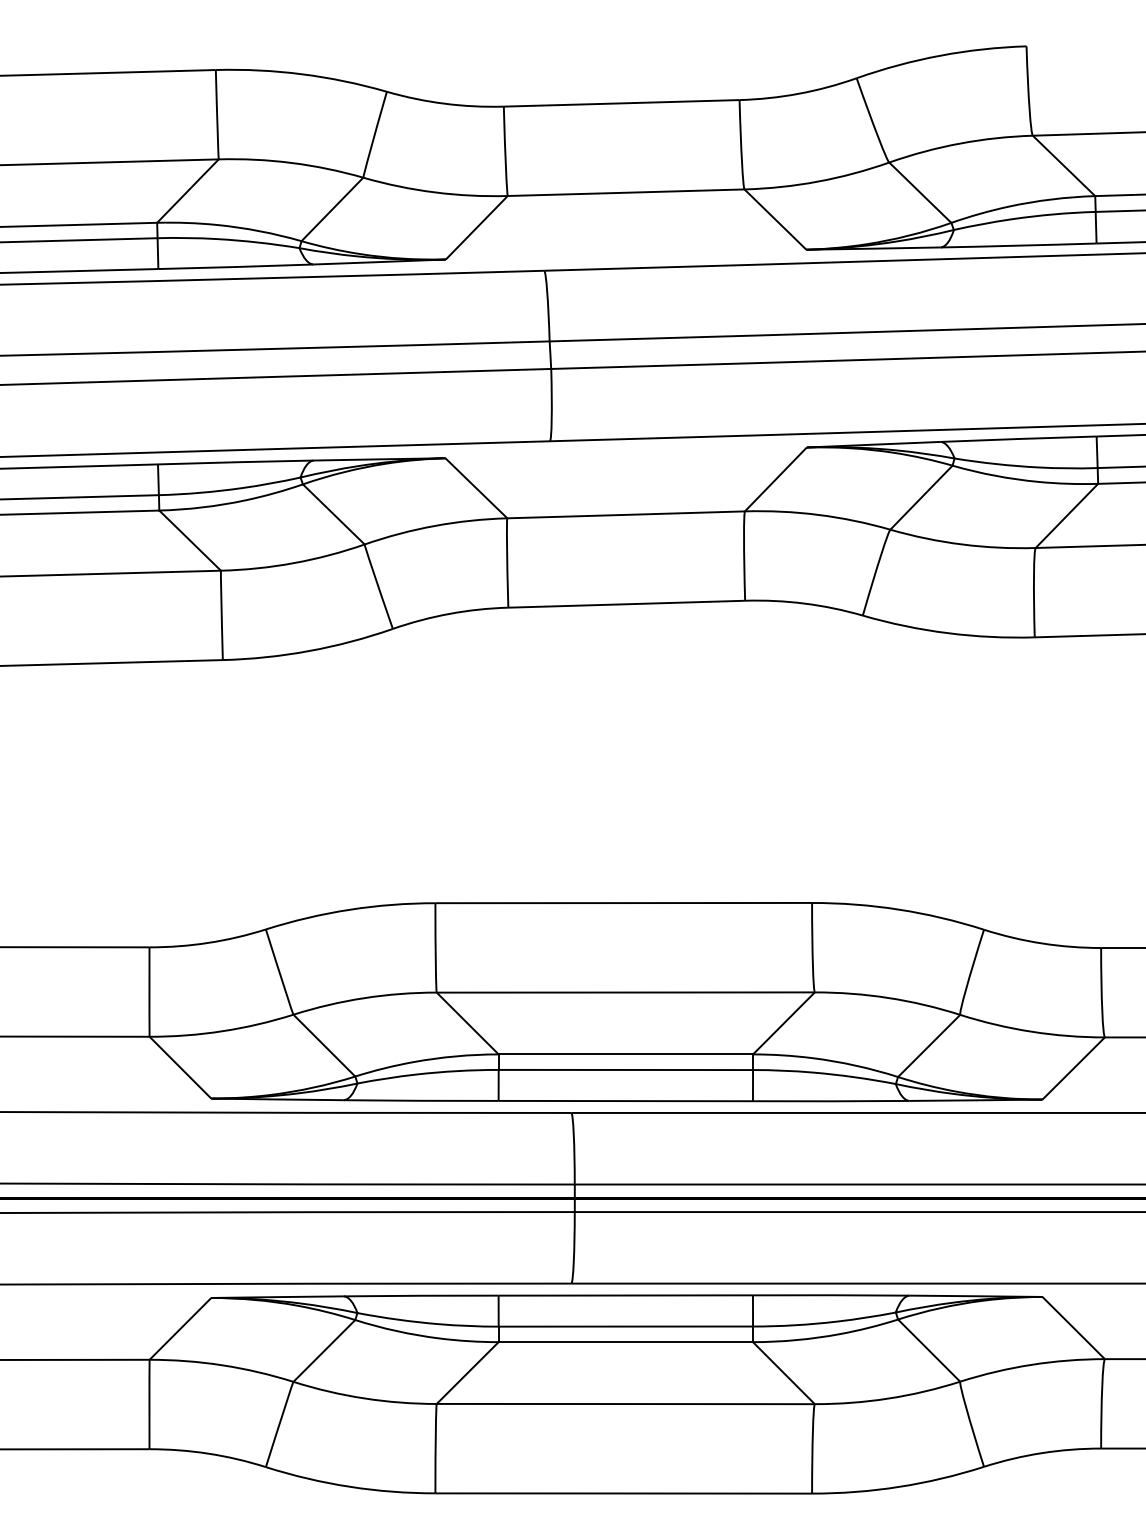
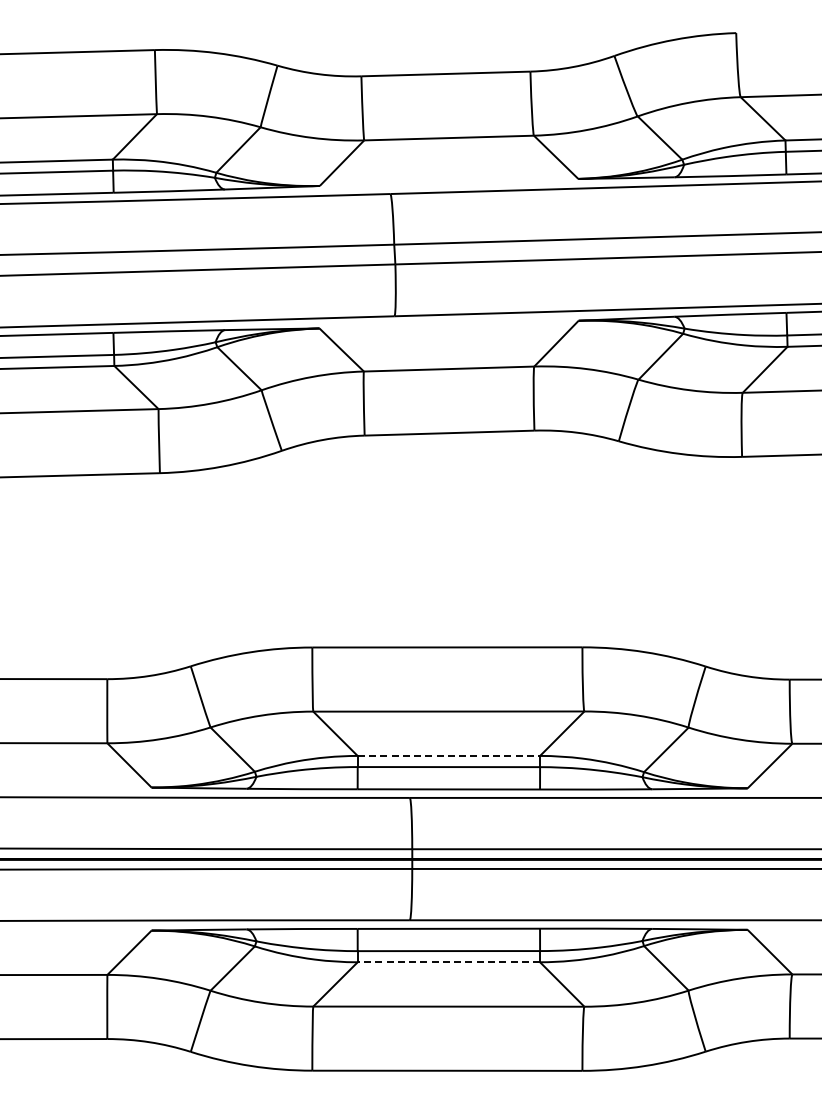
line: (626, 1053) -> (449, 755), solid -> dashed
line: (625, 1342) -> (448, 962), solid -> dashed

